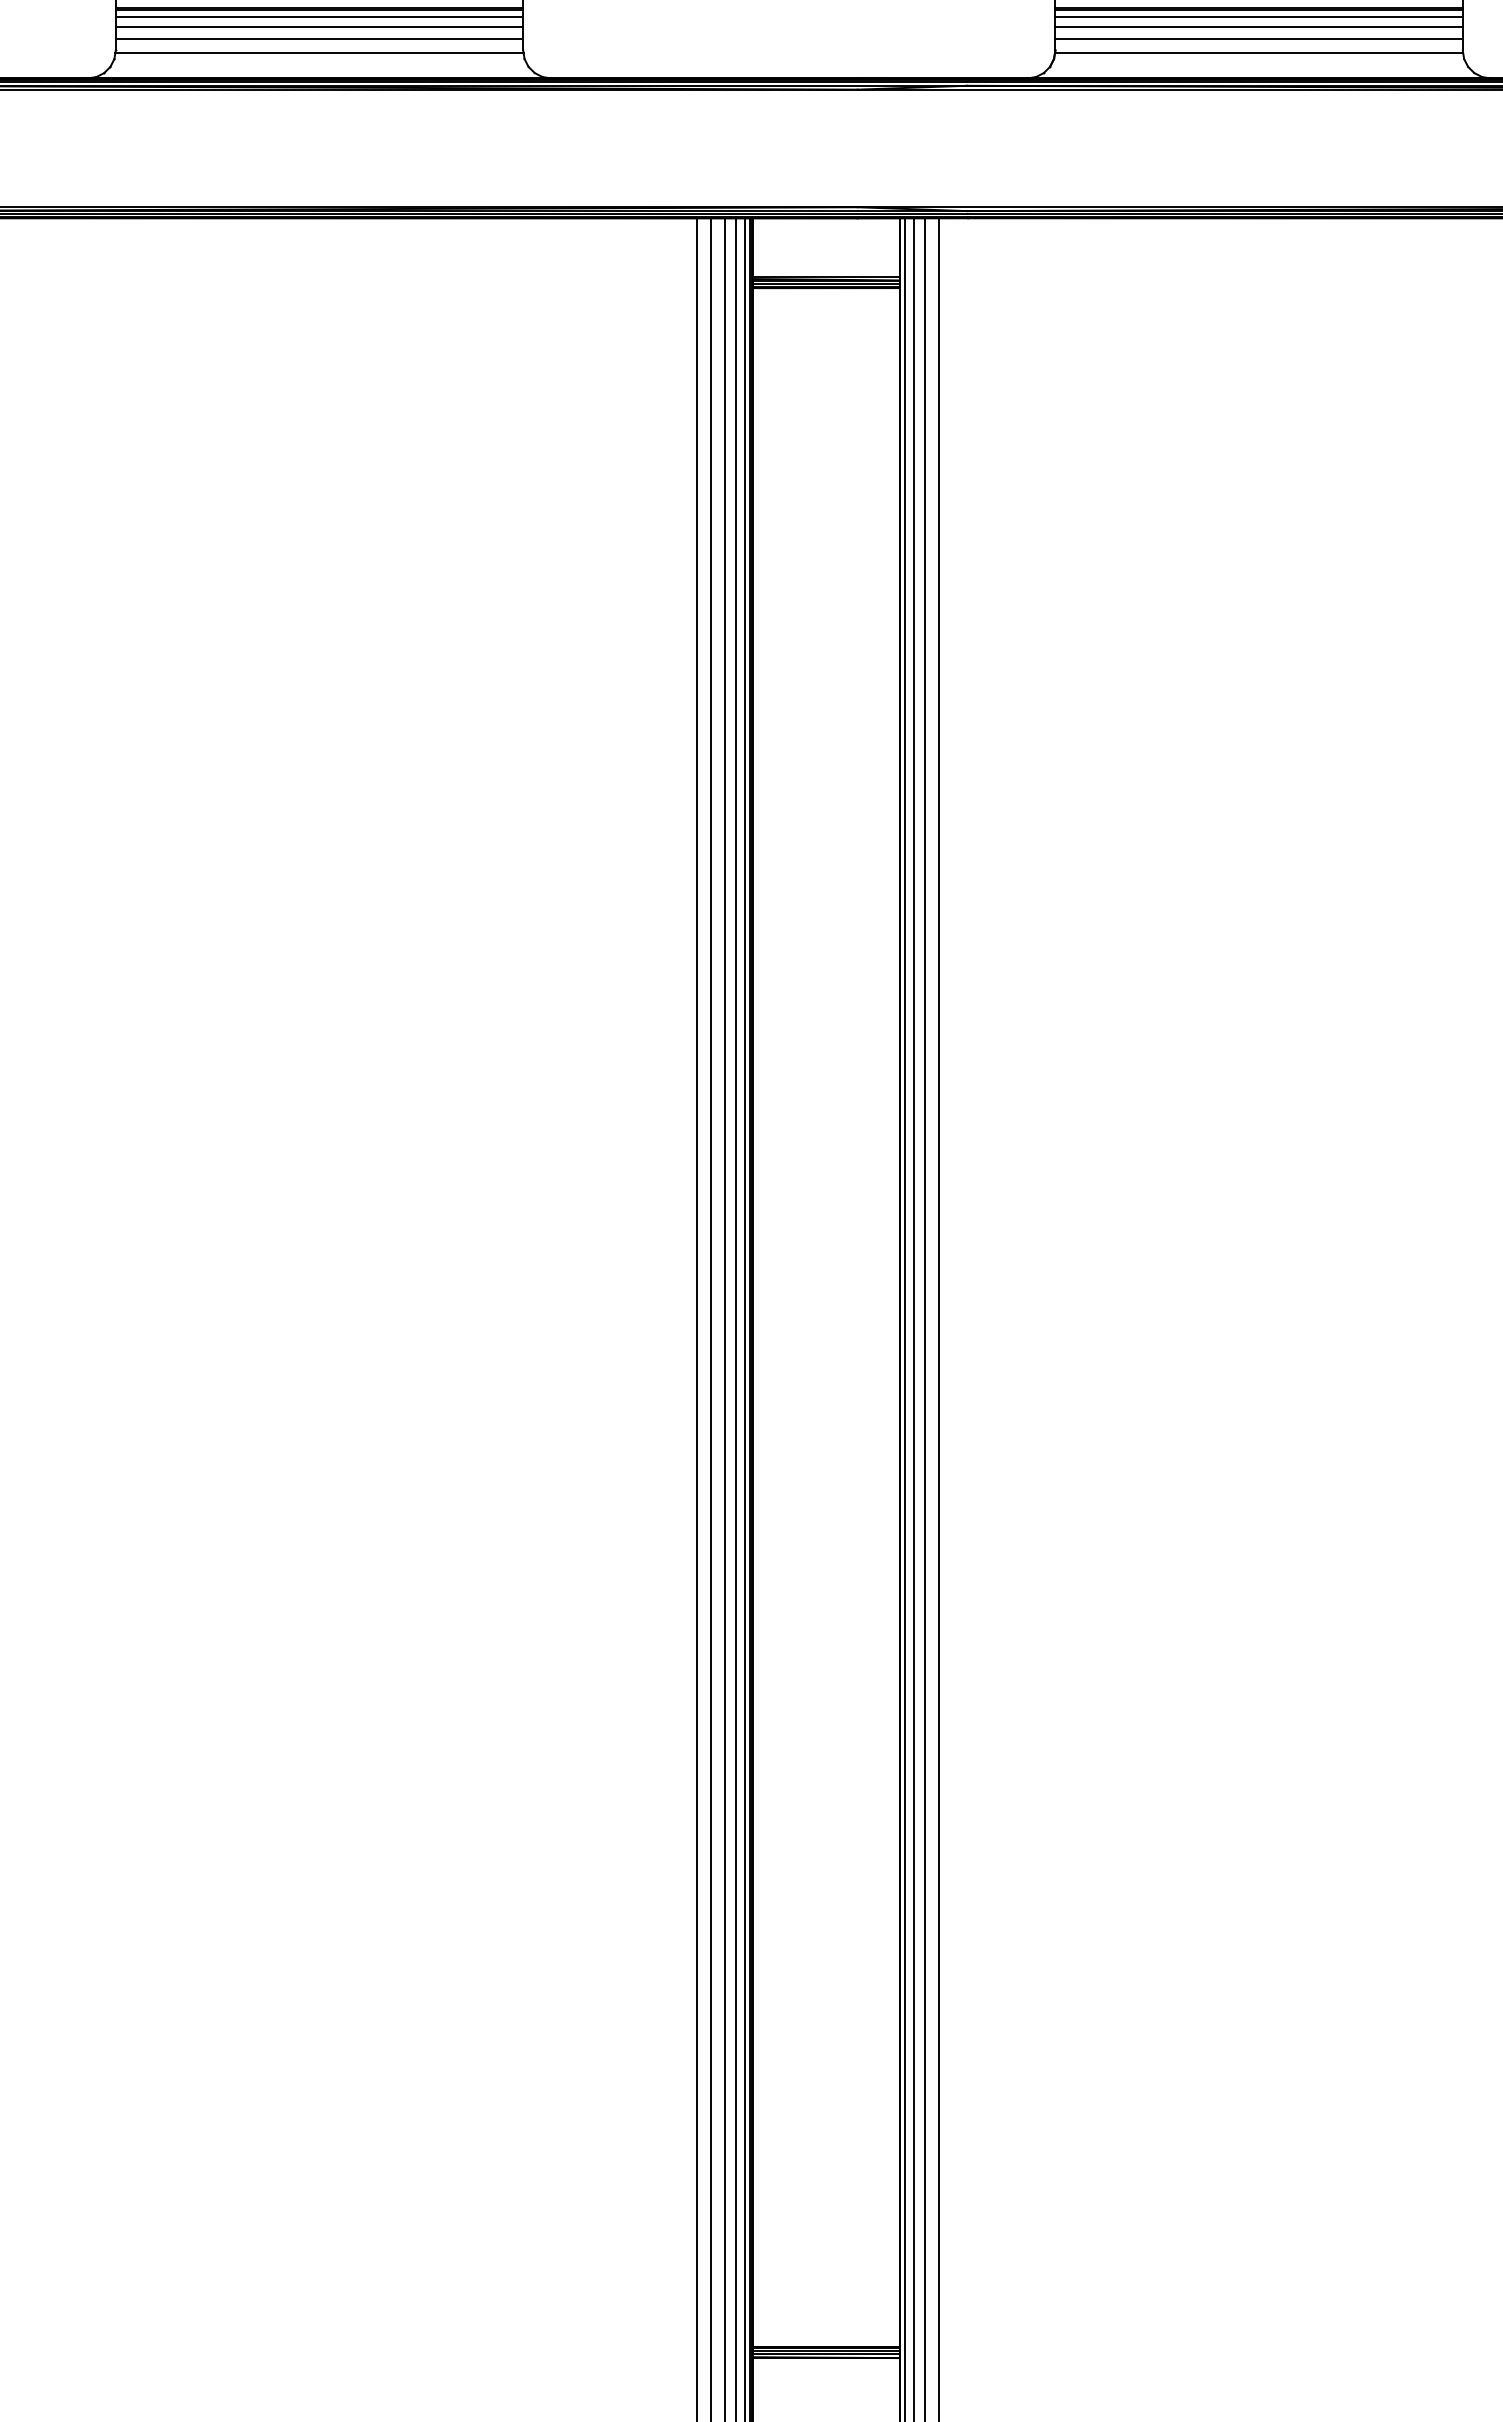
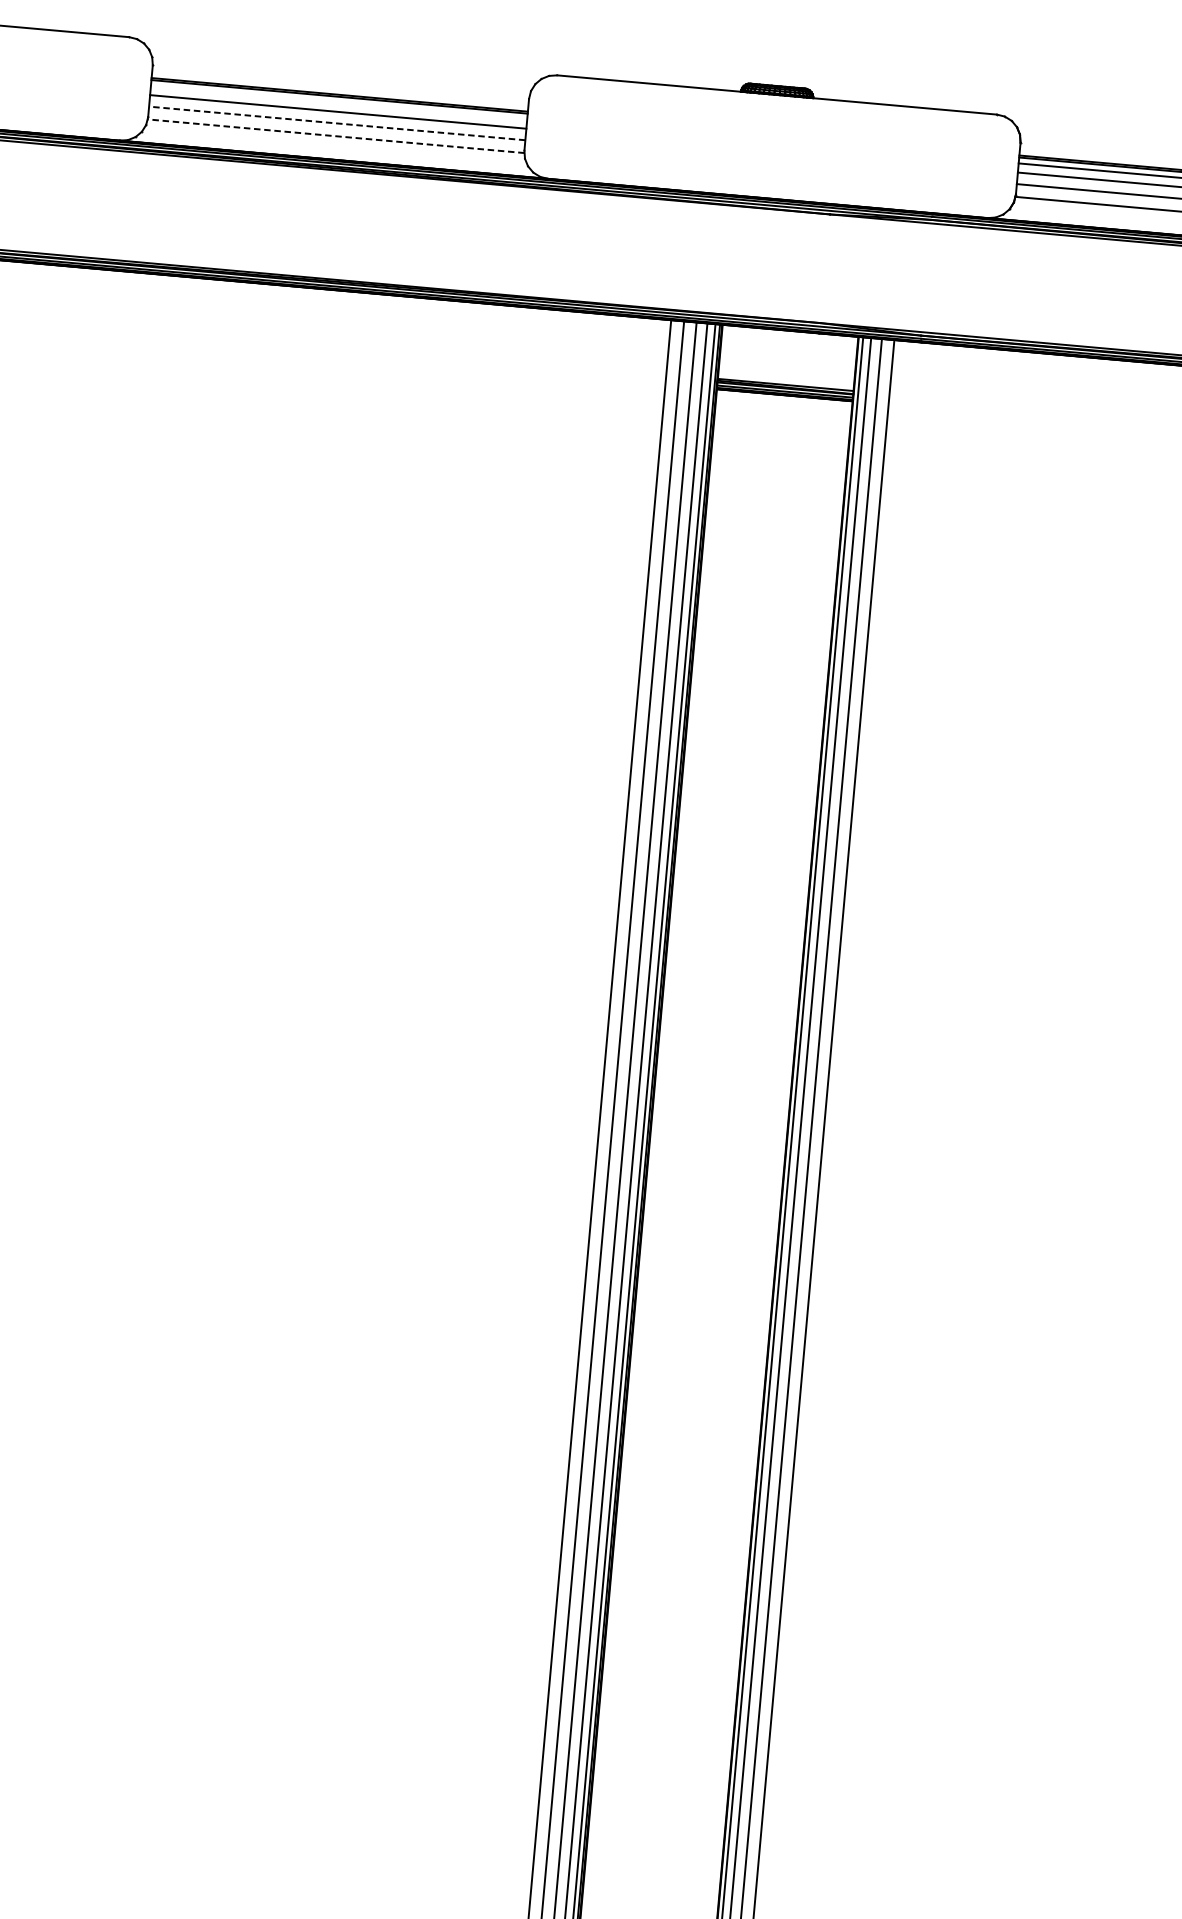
line: (319, 16) -> (339, 102), removed
line: (319, 39) -> (337, 123), solid -> dashed
line: (319, 52) -> (336, 135), solid -> dashed

